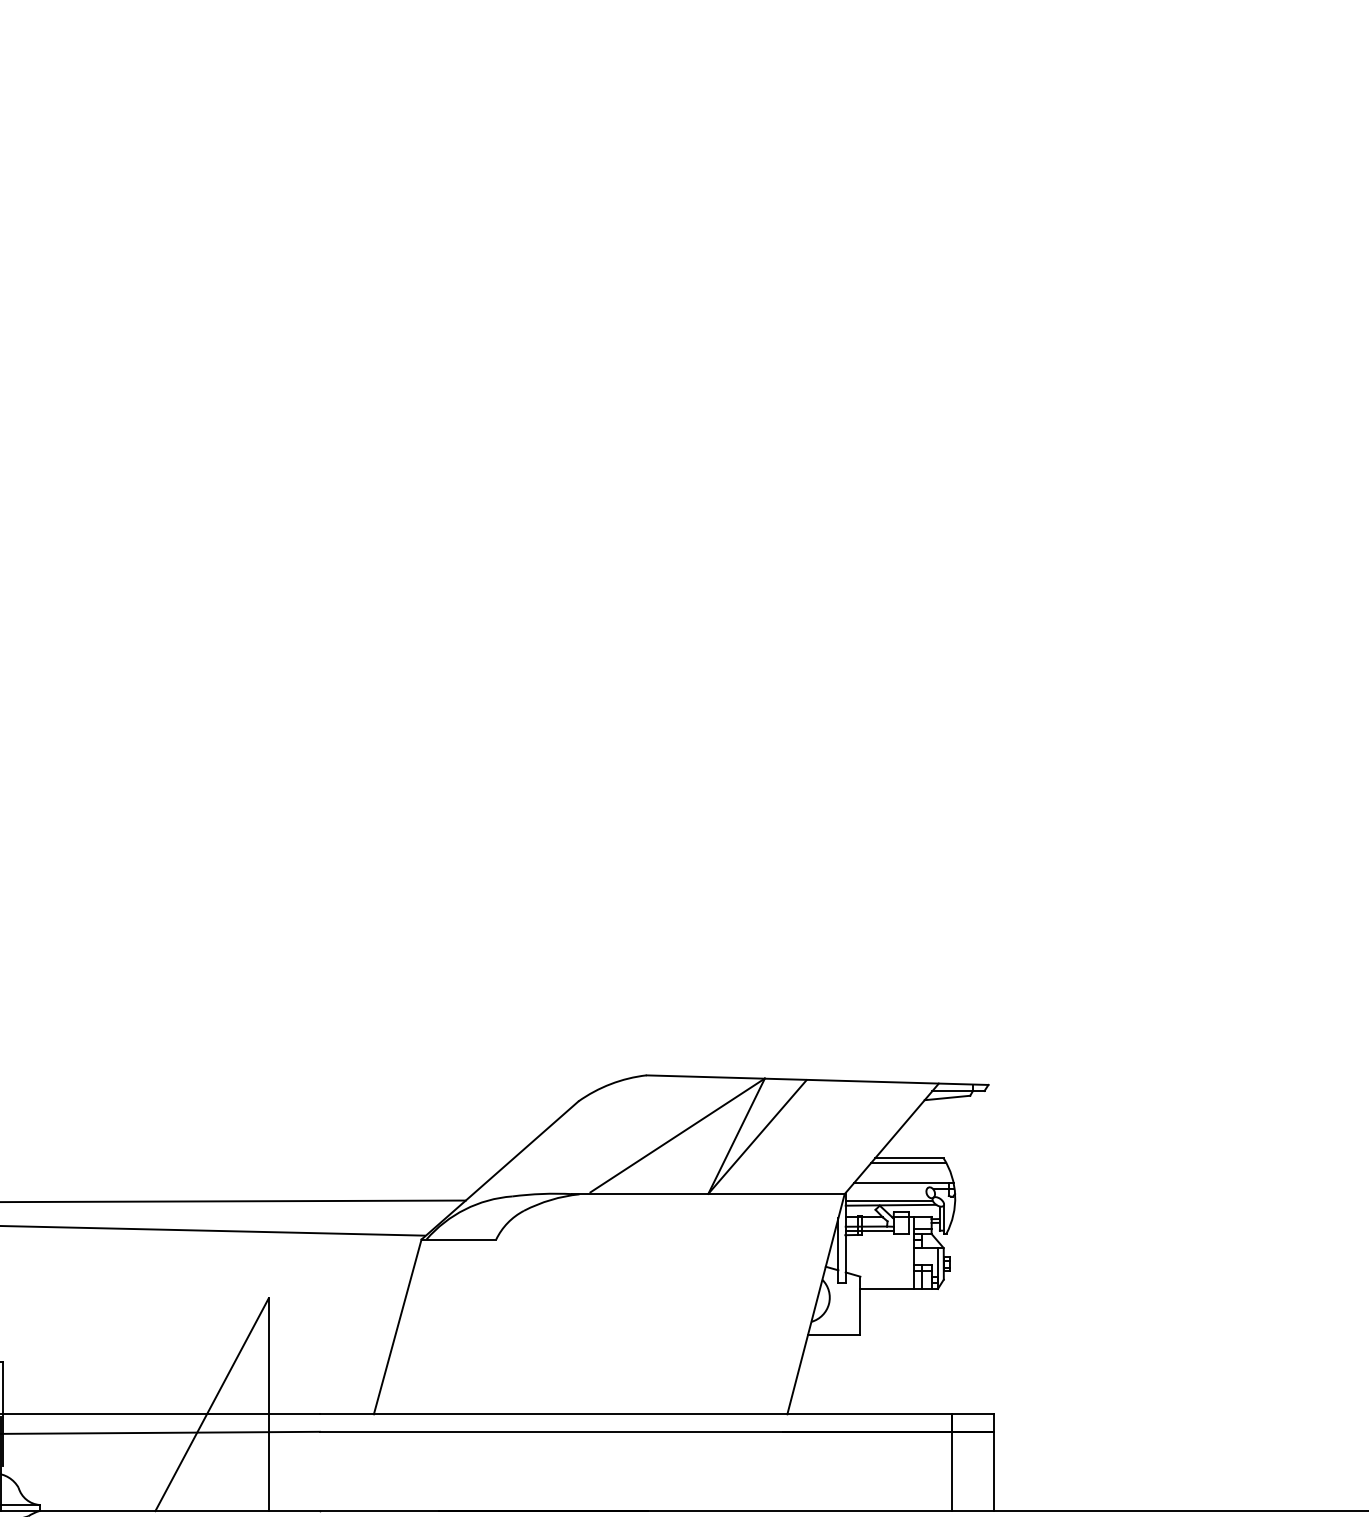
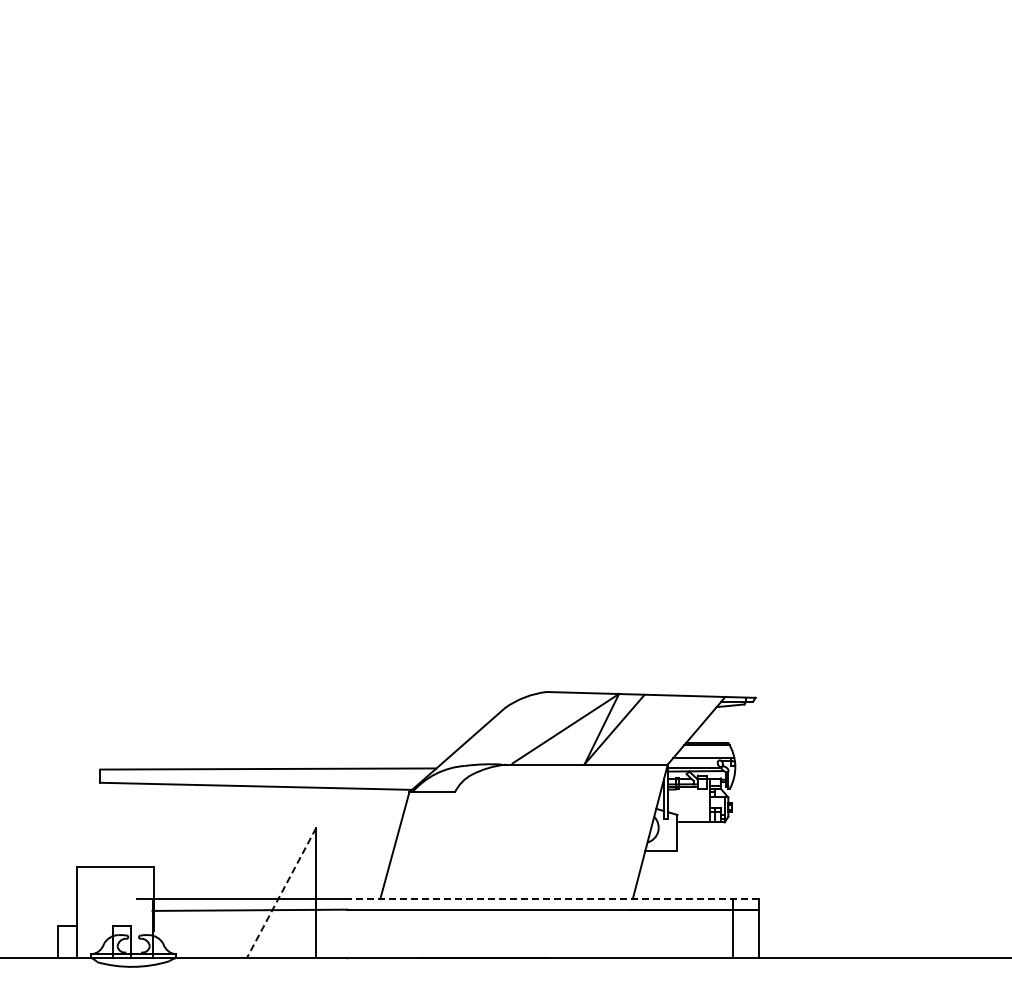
line: (212, 1405) -> (281, 893), solid -> dashed
line: (657, 1413) -> (553, 898), solid -> dashed

